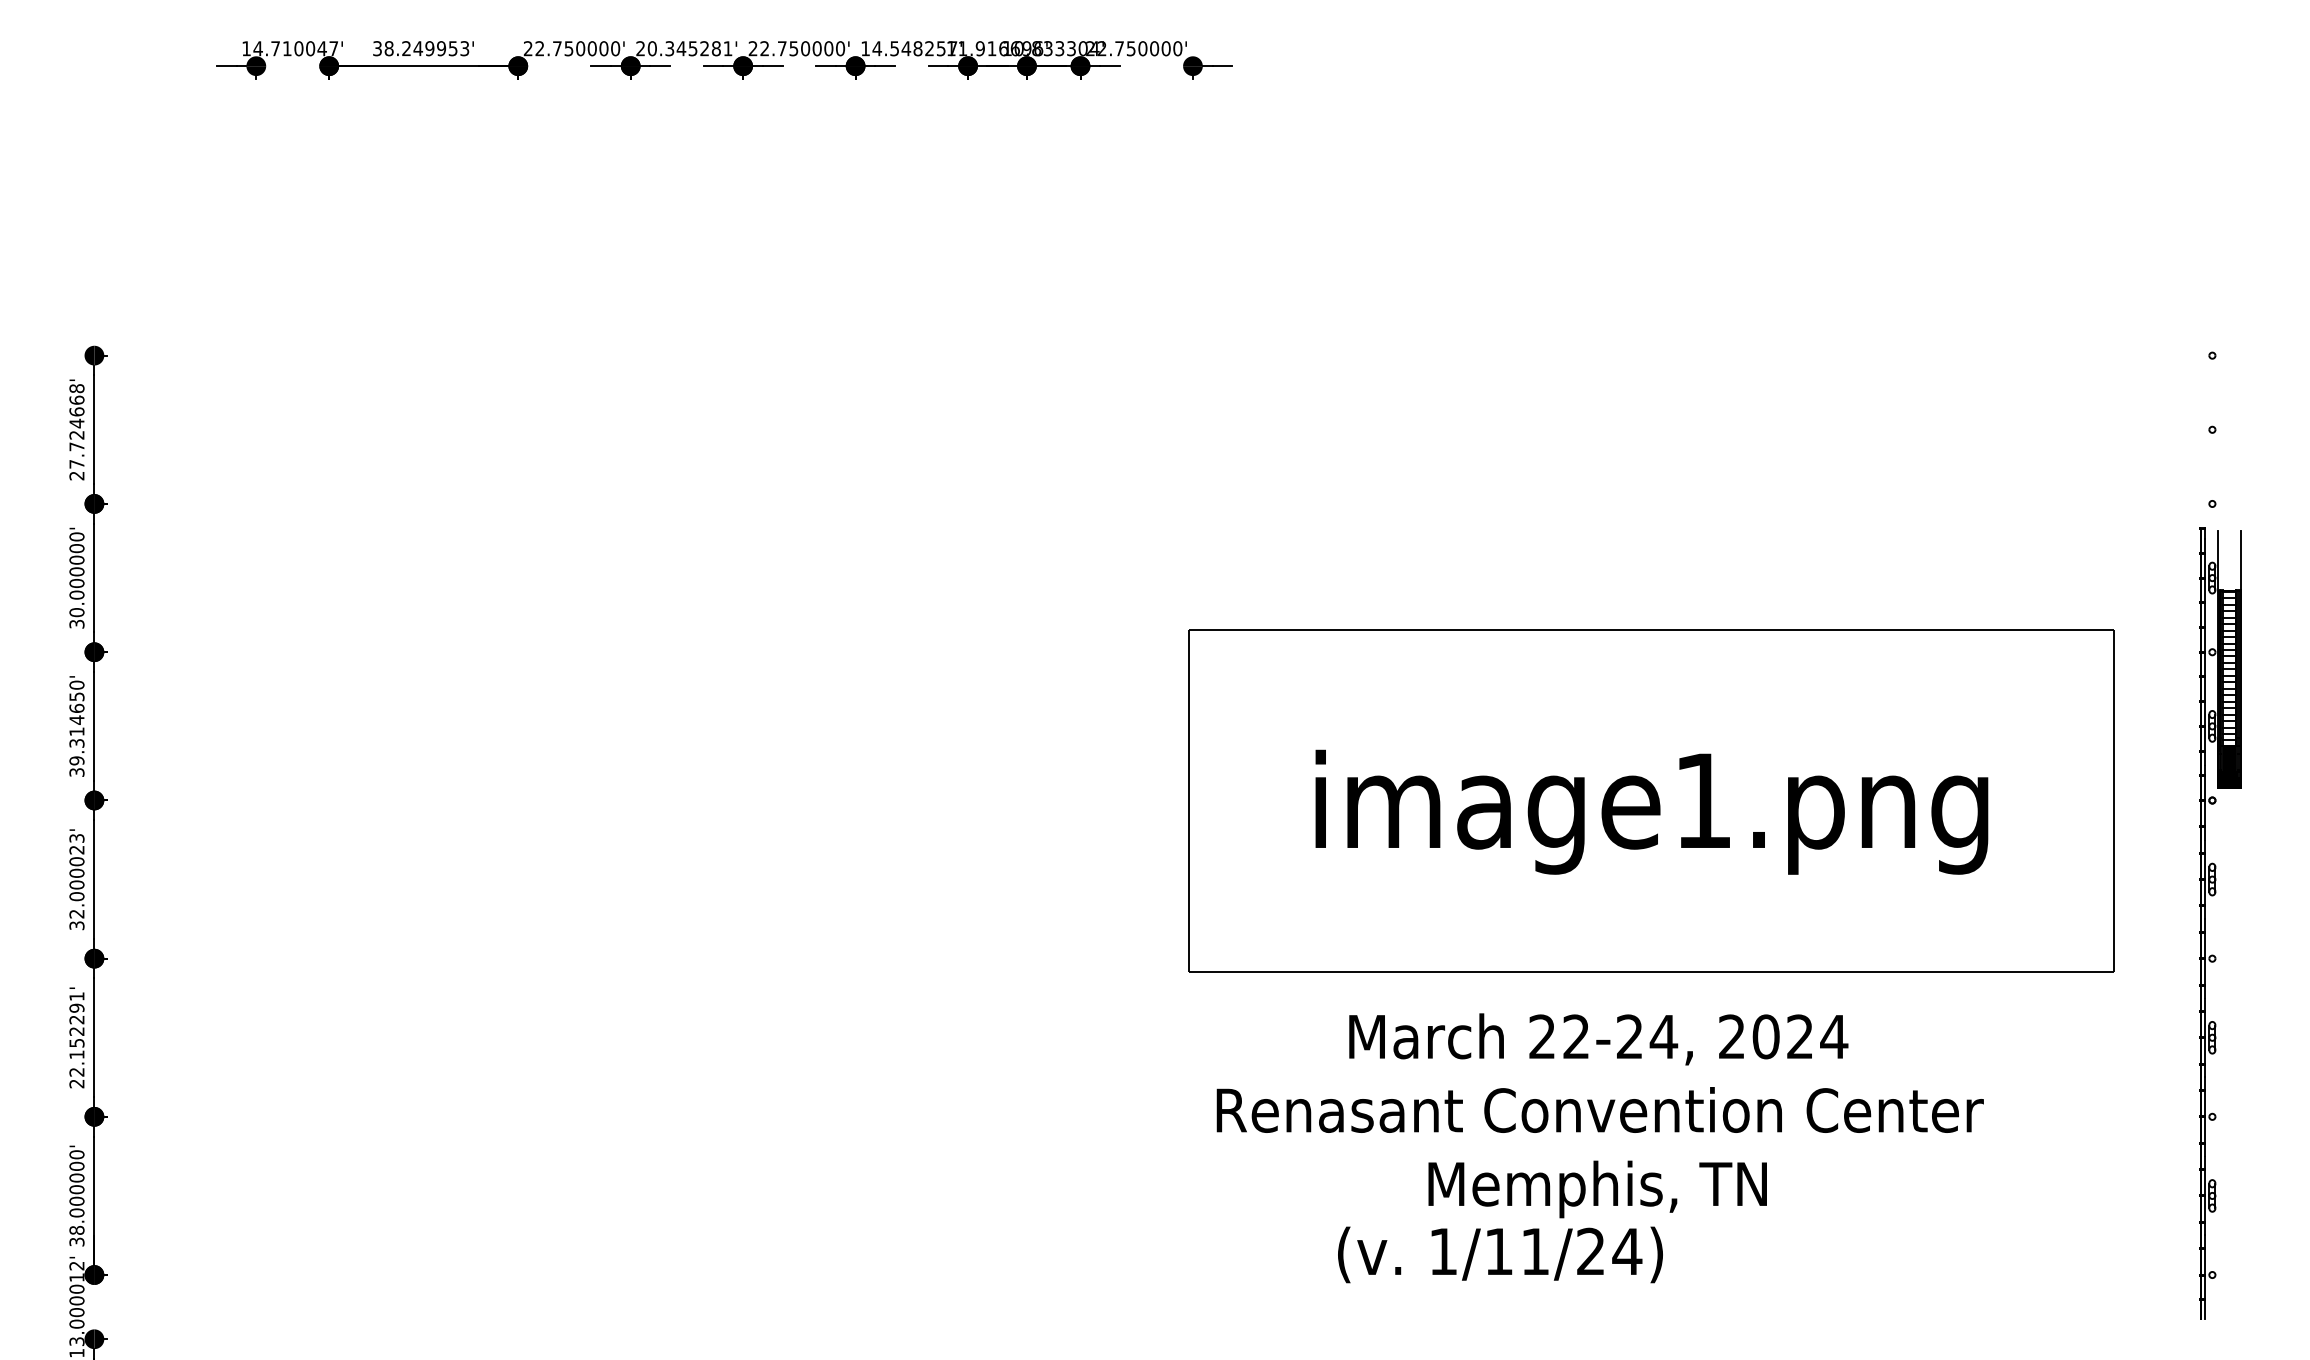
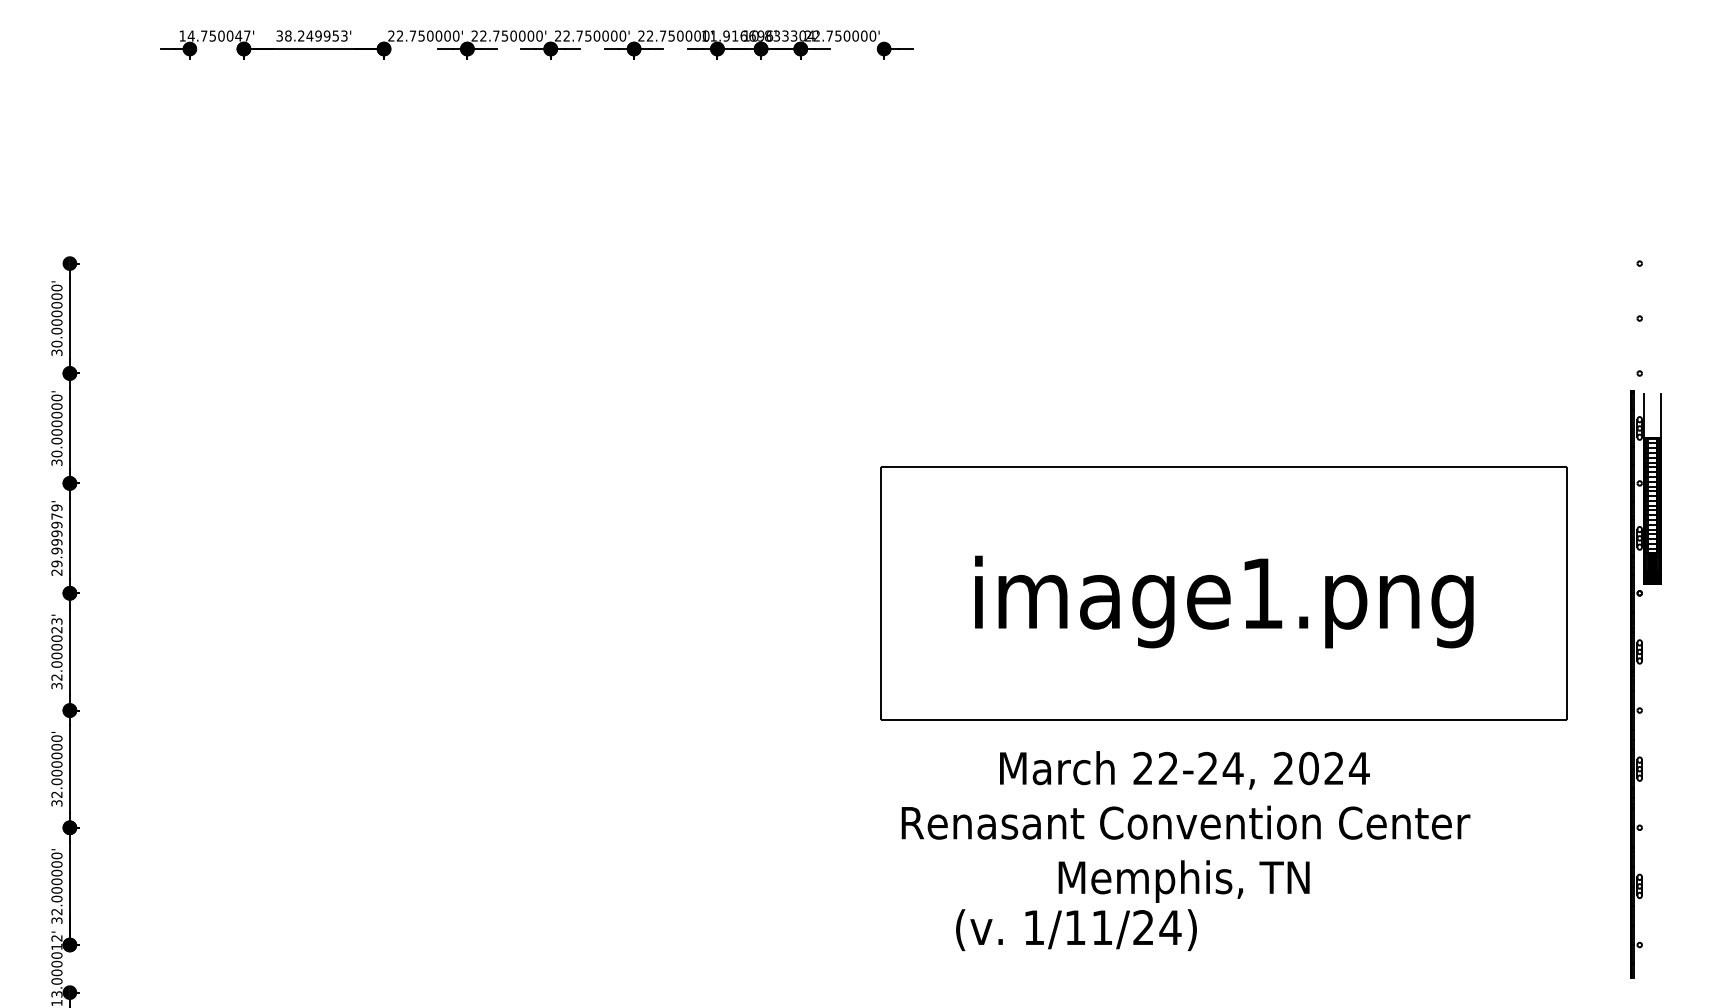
text: (287, 48) -> (213, 35), 14.710047' -> 14.750047'
text: (689, 48) -> (510, 35), 20.345281' -> 22.750000'
text: (909, 48) -> (674, 35), 14.548257' -> 22.750000'
text: (76, 432) -> (56, 320), 27.724668' -> 30.000000'
text: (76, 728) -> (56, 539), 39.314650' -> 29.999979'
text: (76, 1040) -> (56, 771), 22.152291' -> 32.000000'
text: (76, 1229) -> (56, 911), 38.000000' -> 32.000000'
text: (1500, 1254) -> (1076, 929), moved

